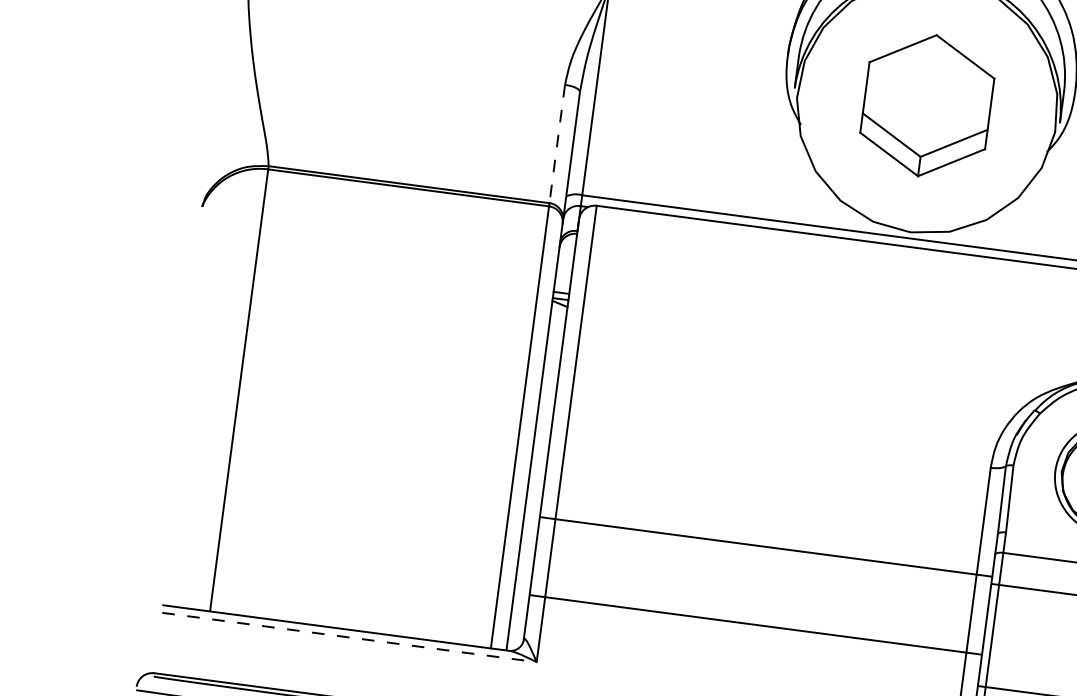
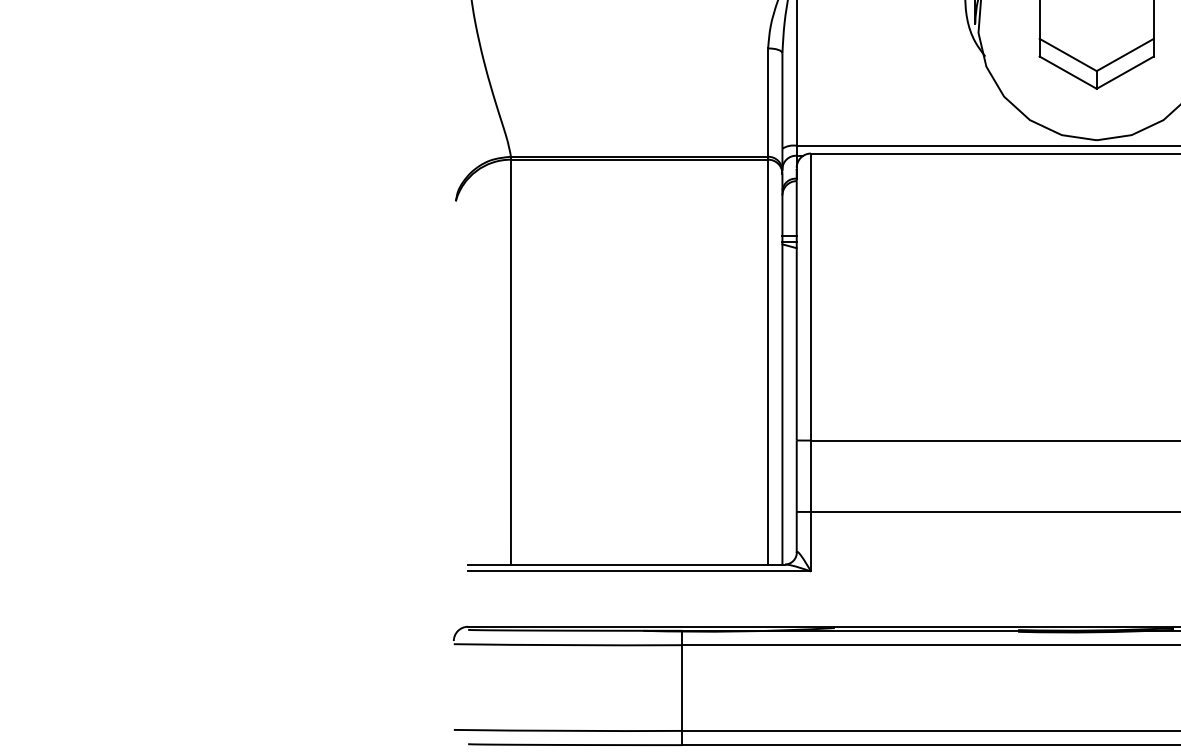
line: (557, 145) -> (768, 103), dashed -> solid
line: (350, 637) -> (640, 571), dashed -> solid

